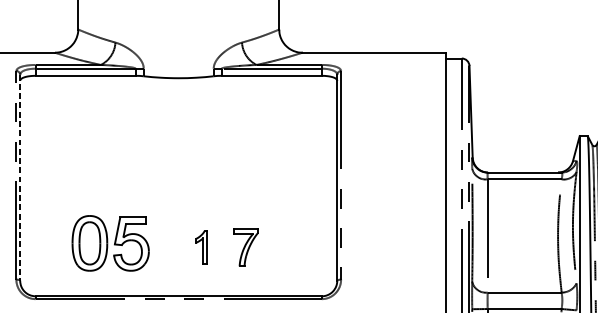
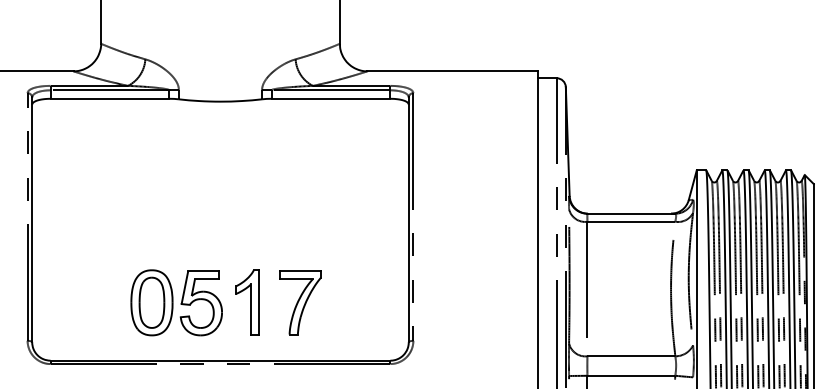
line: (20, 178) -> (32, 220), dashed -> solid
part: (110, 243) -> (176, 302), moved
part: (201, 247) -> (247, 302), size x1.67
part: (246, 247) -> (300, 302), size x1.43

